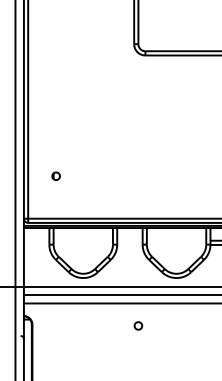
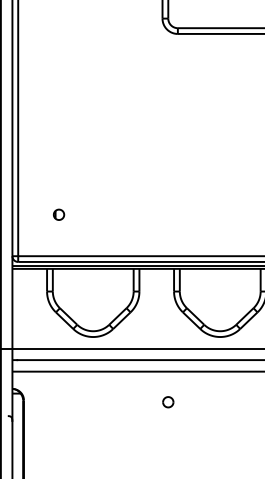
part: (55, 175) -> (58, 213), moved

